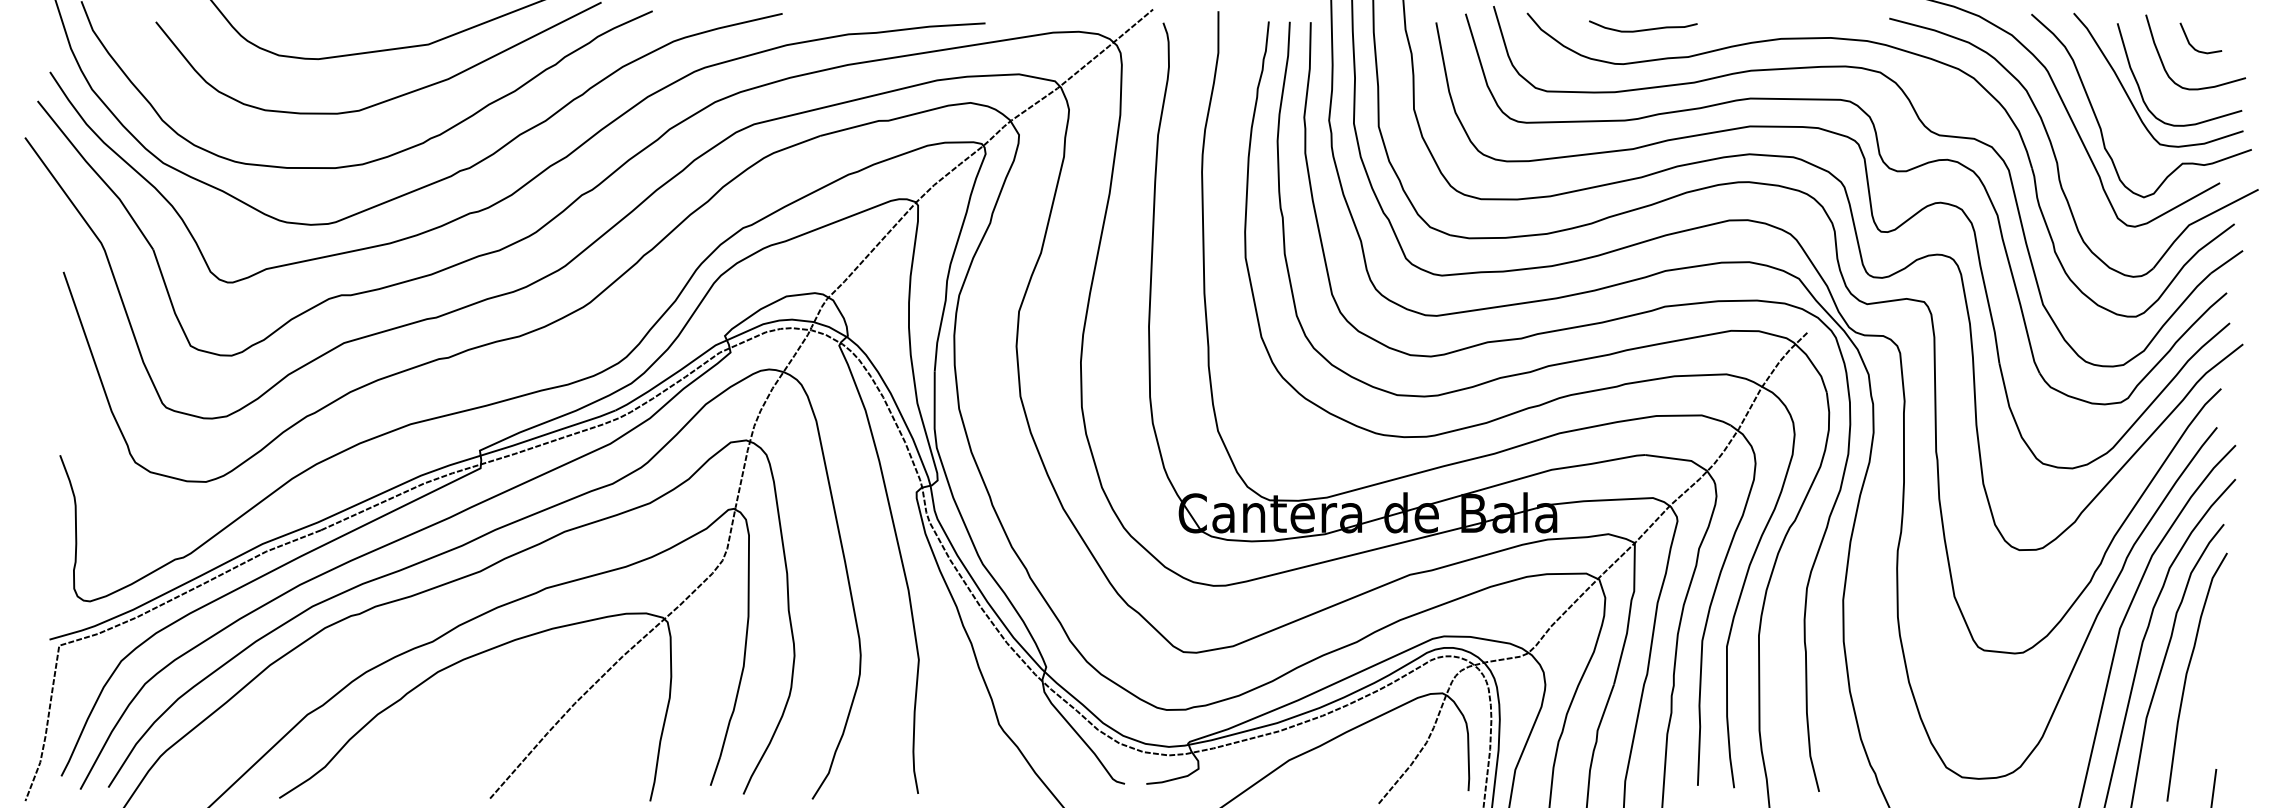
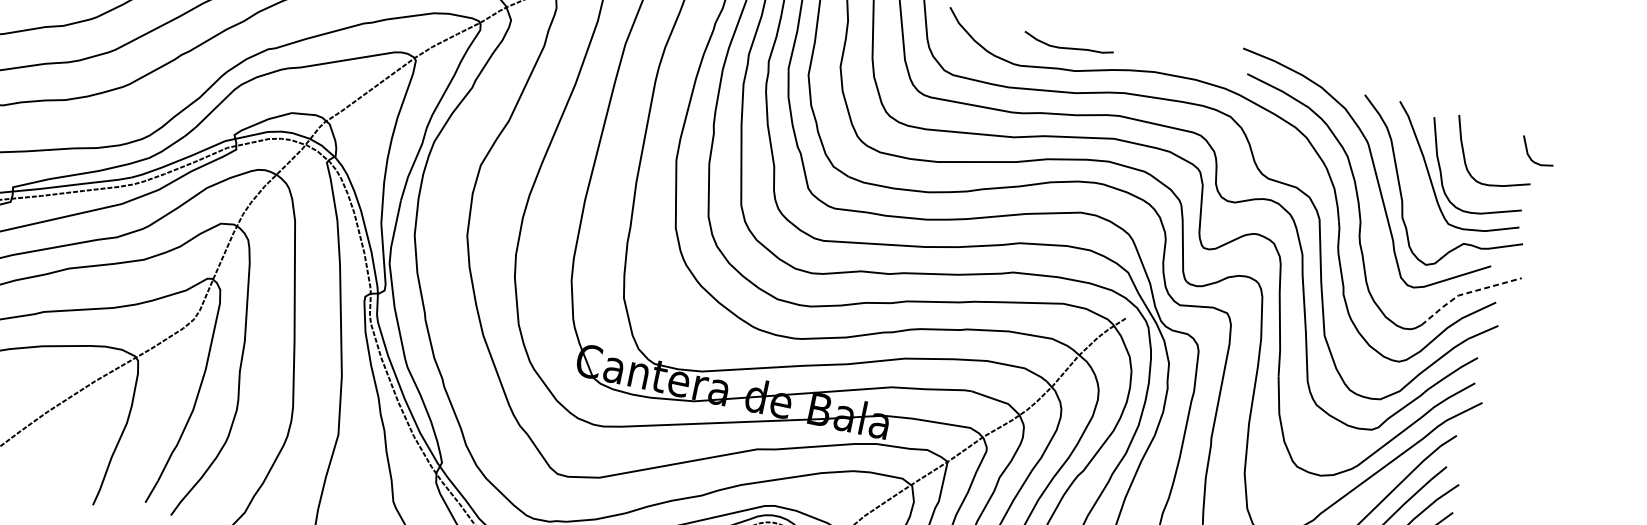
curve: (1643, 29) -> (1068, 47), moved
curve: (2192, 45) -> (1529, 156), moved
line: (2197, 220) -> (1466, 293), solid -> dashed

